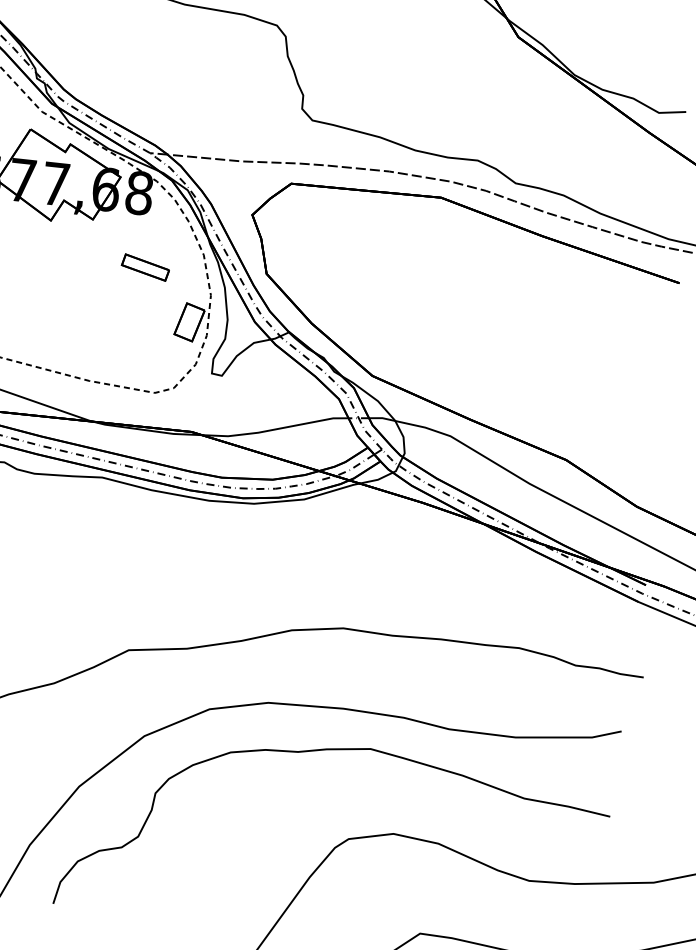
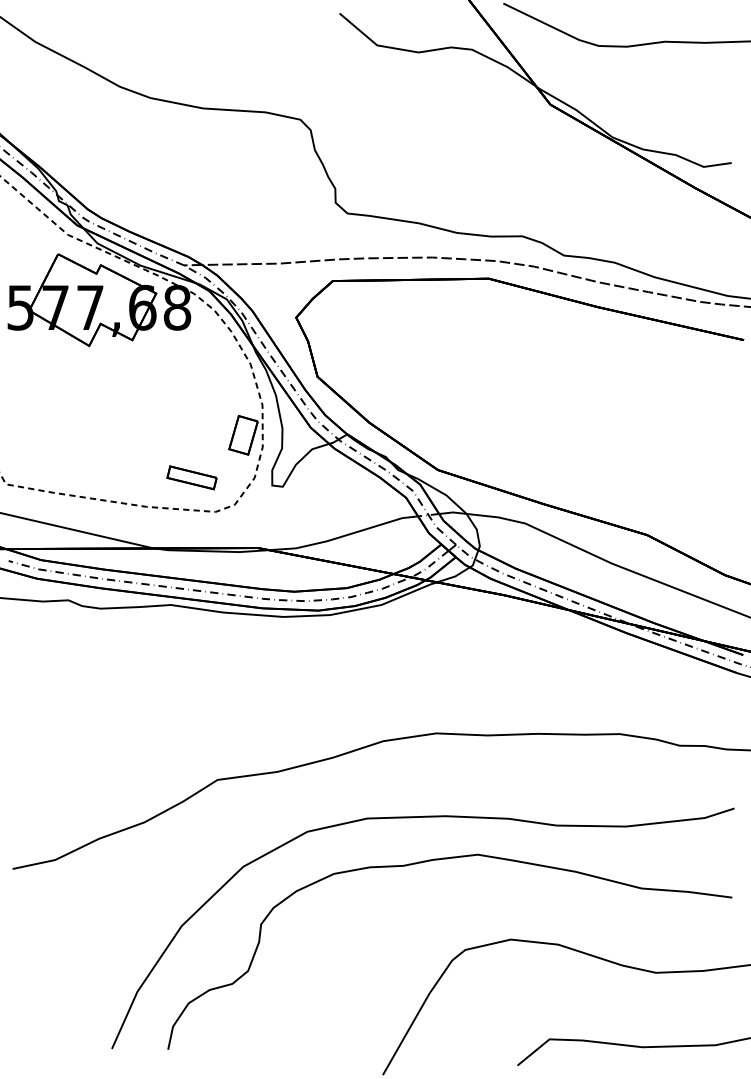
part: (145, 267) -> (191, 477), moved

